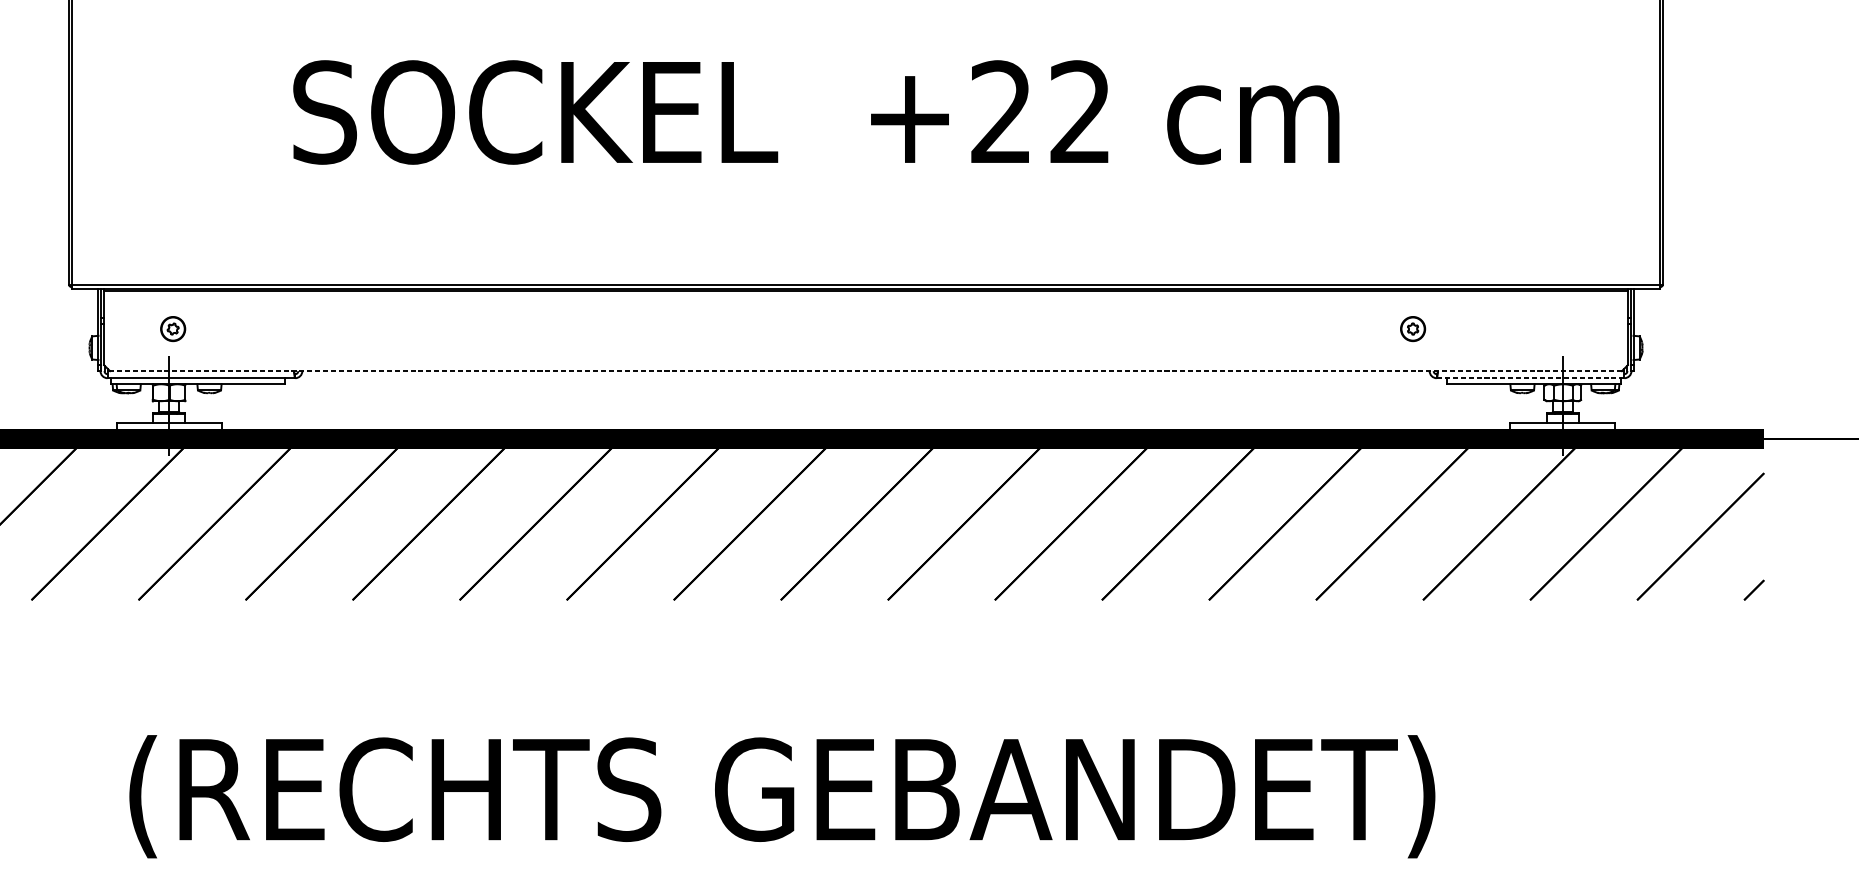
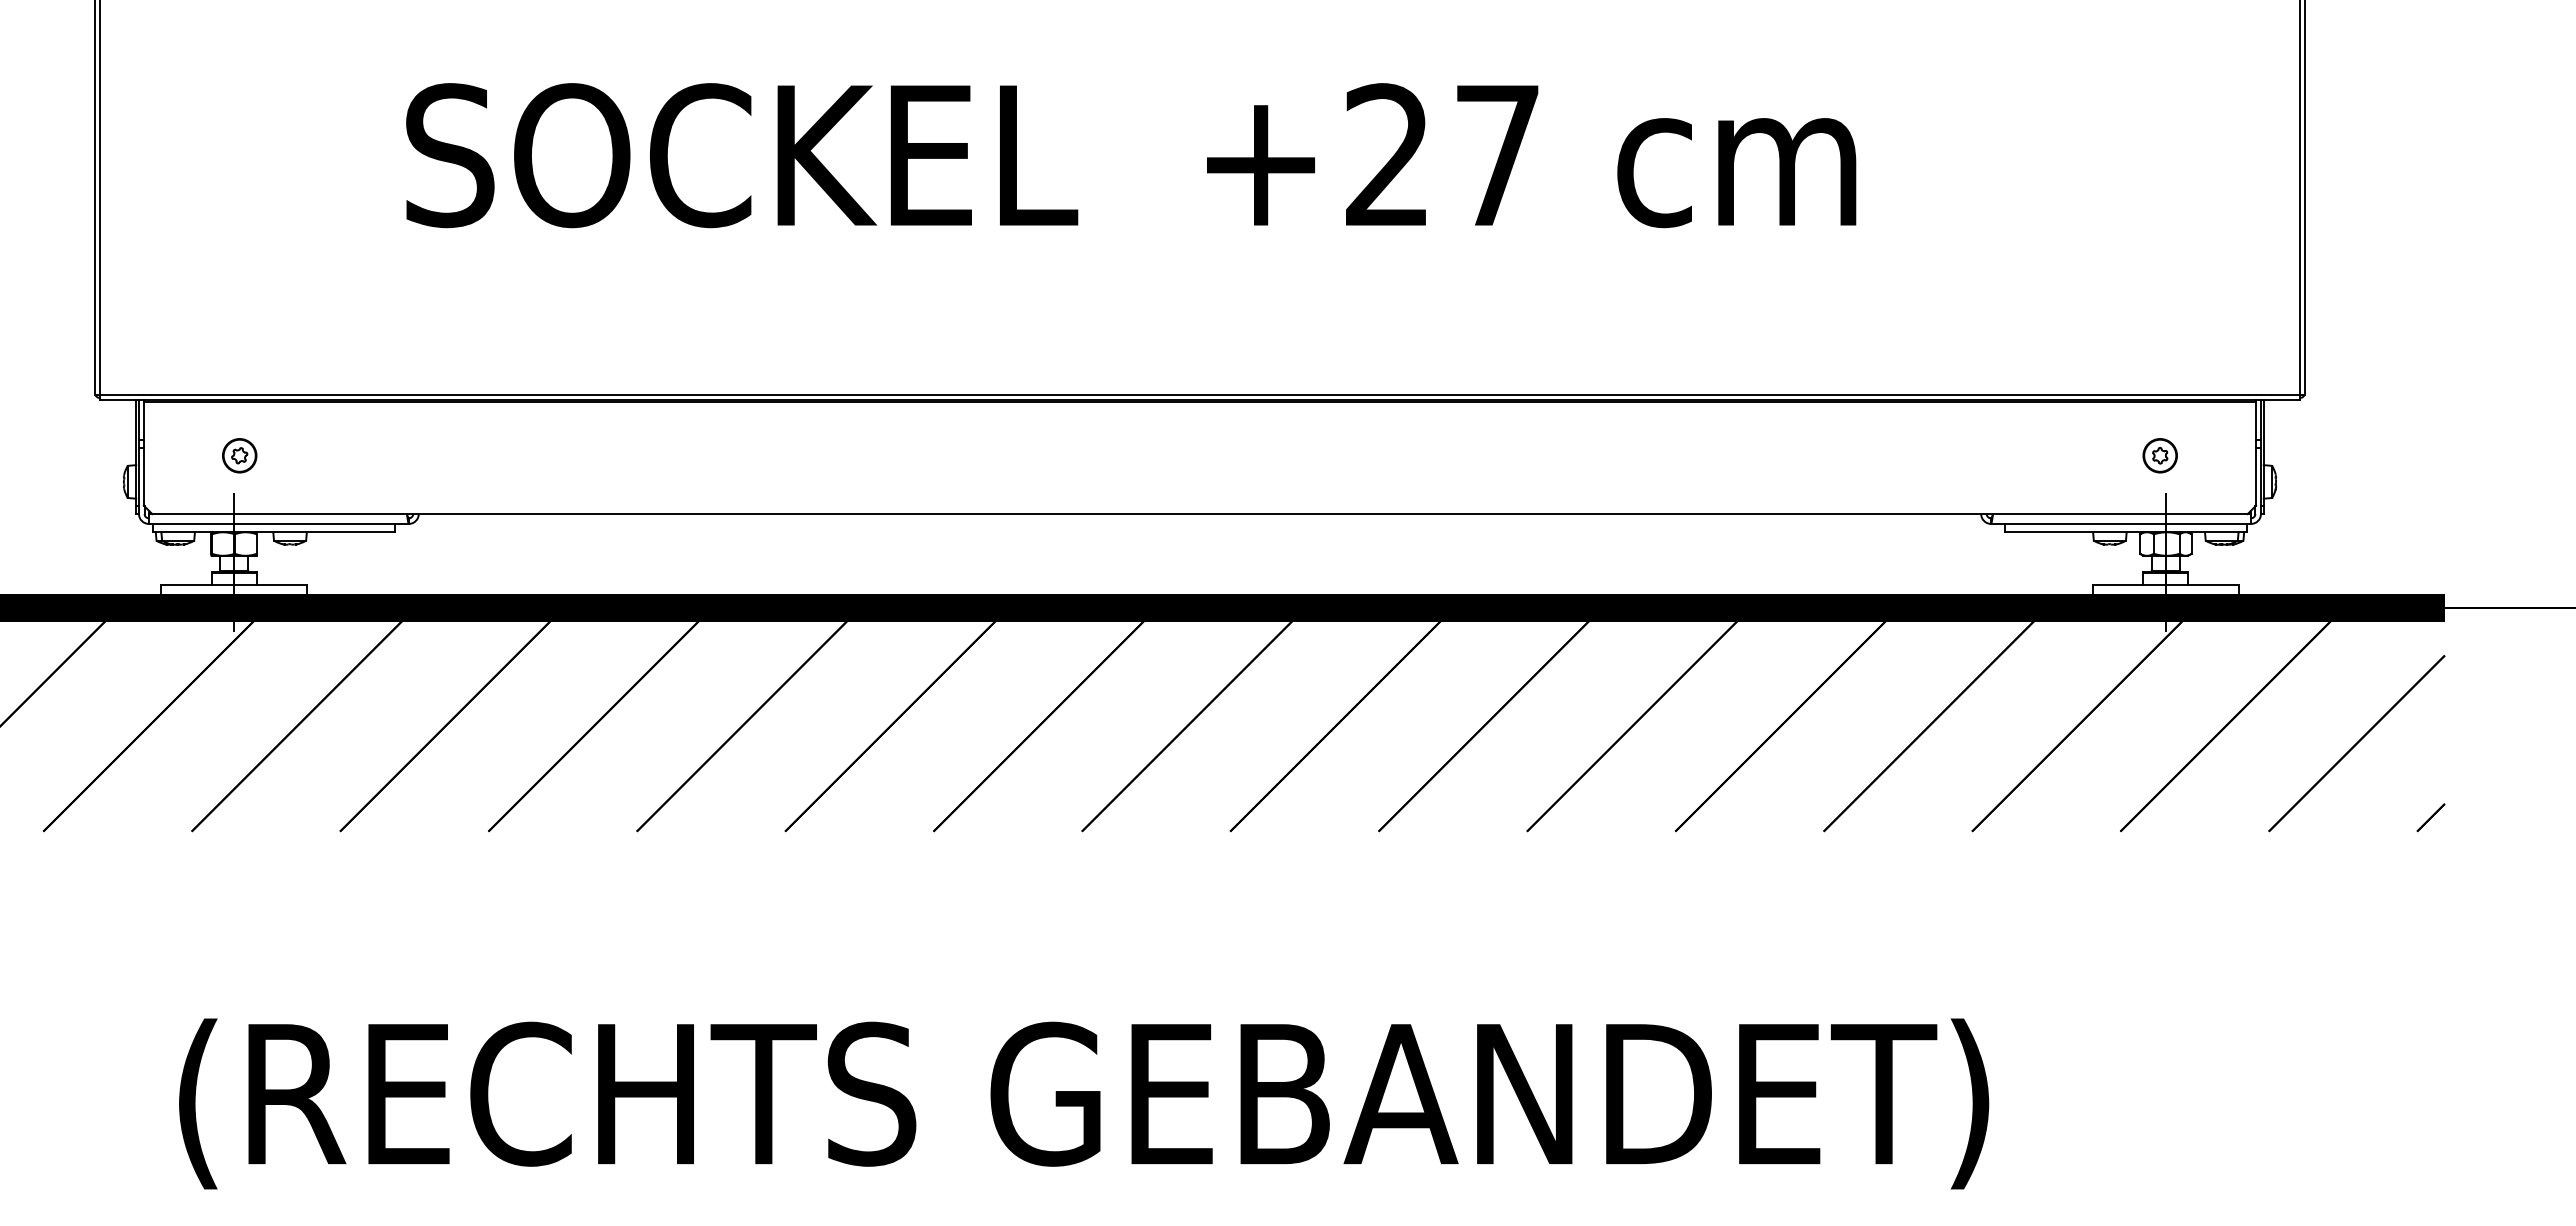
text: (1079, 111) -> (1496, 154), +22 -> +27
part: (1412, 328) -> (2159, 455), moved
line: (865, 371) -> (1199, 514), dashed -> solid
line: (1530, 377) -> (2120, 523), dashed -> solid

